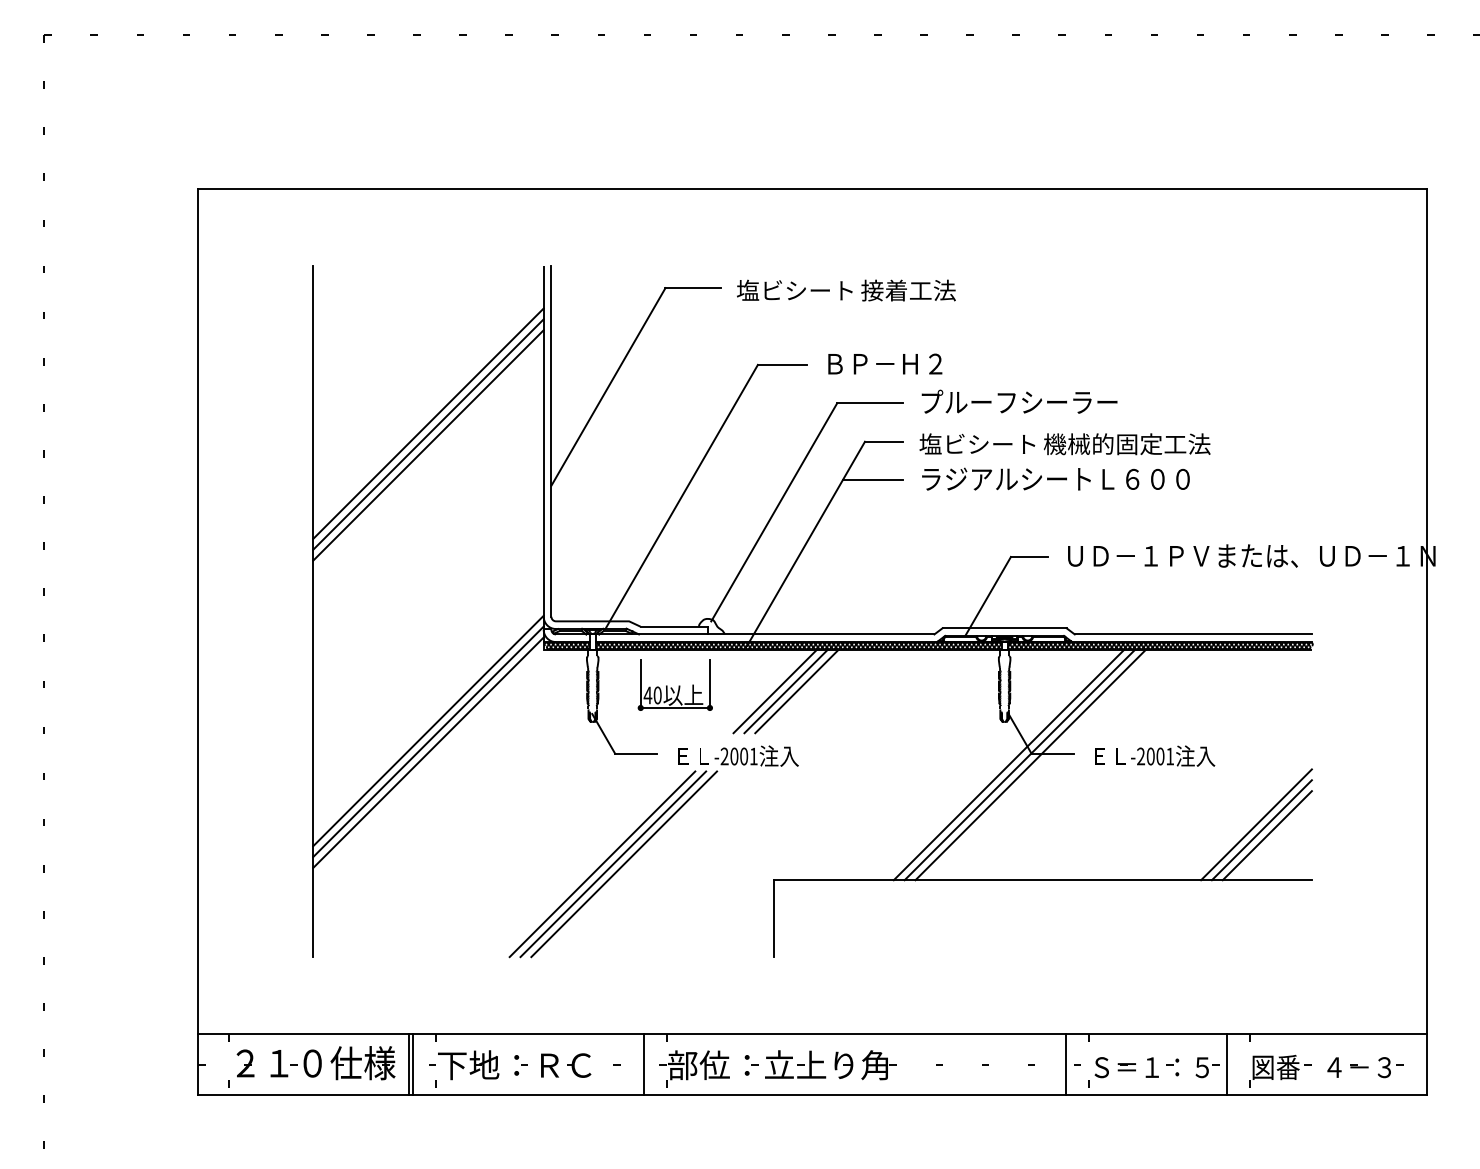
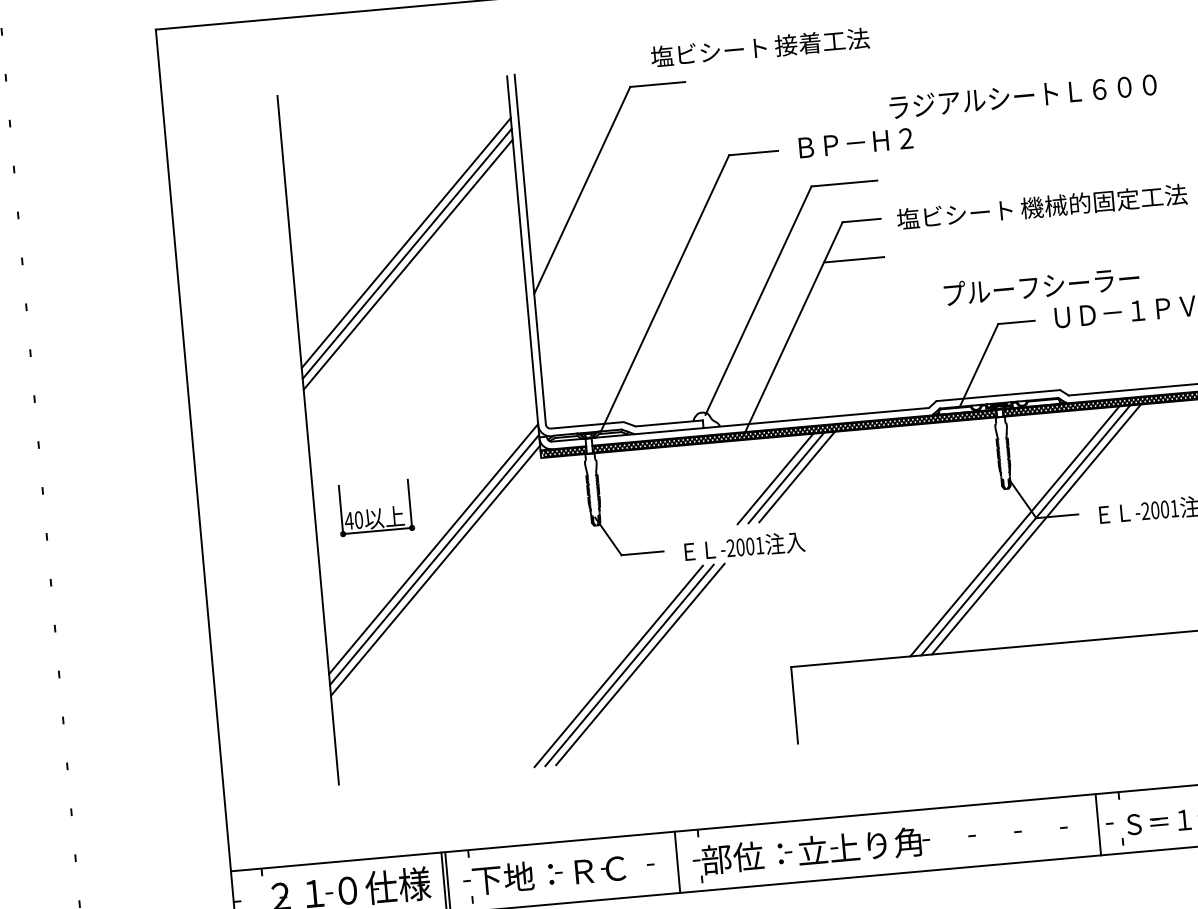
text: (846, 290) -> (760, 47), moved
text: (1019, 401) -> (1041, 285), moved
text: (1055, 478) -> (1022, 95), moved
part: (674, 684) -> (374, 507), moved

